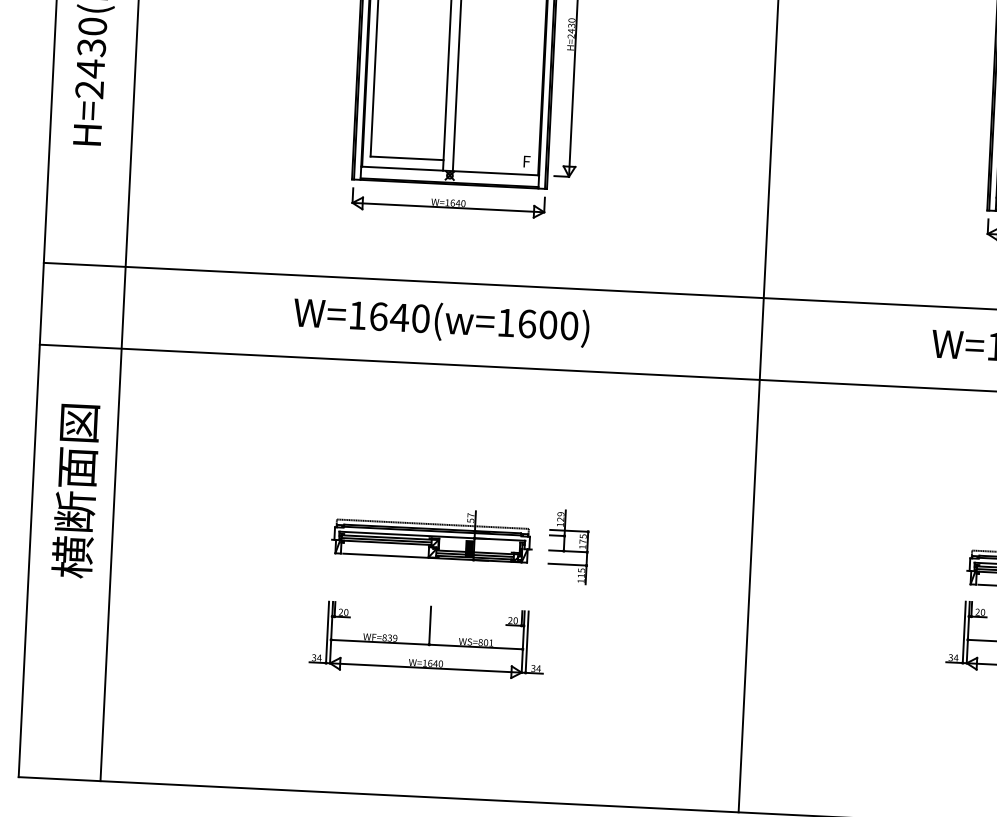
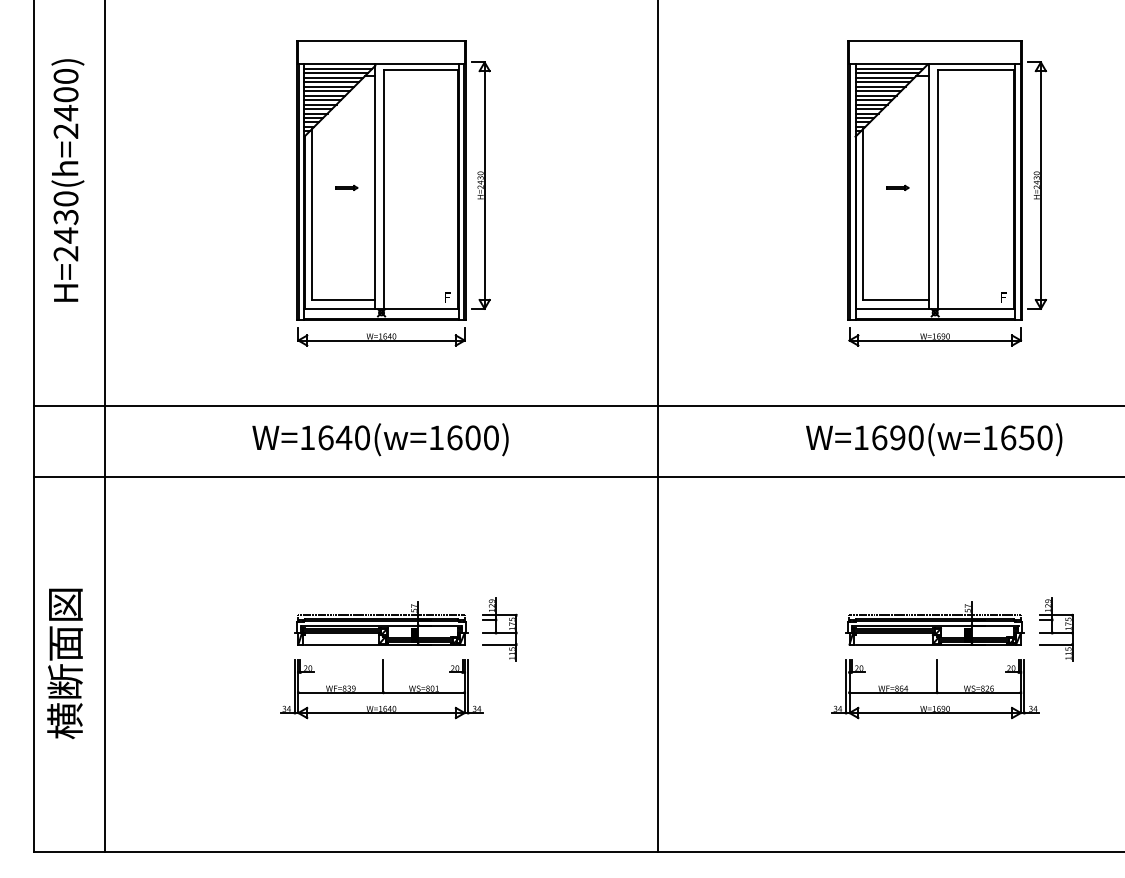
part: (416, 29) -> (346, 187), added
text: (75, 490) -> (64, 663), moved
part: (427, 640) -> (381, 689), moved

